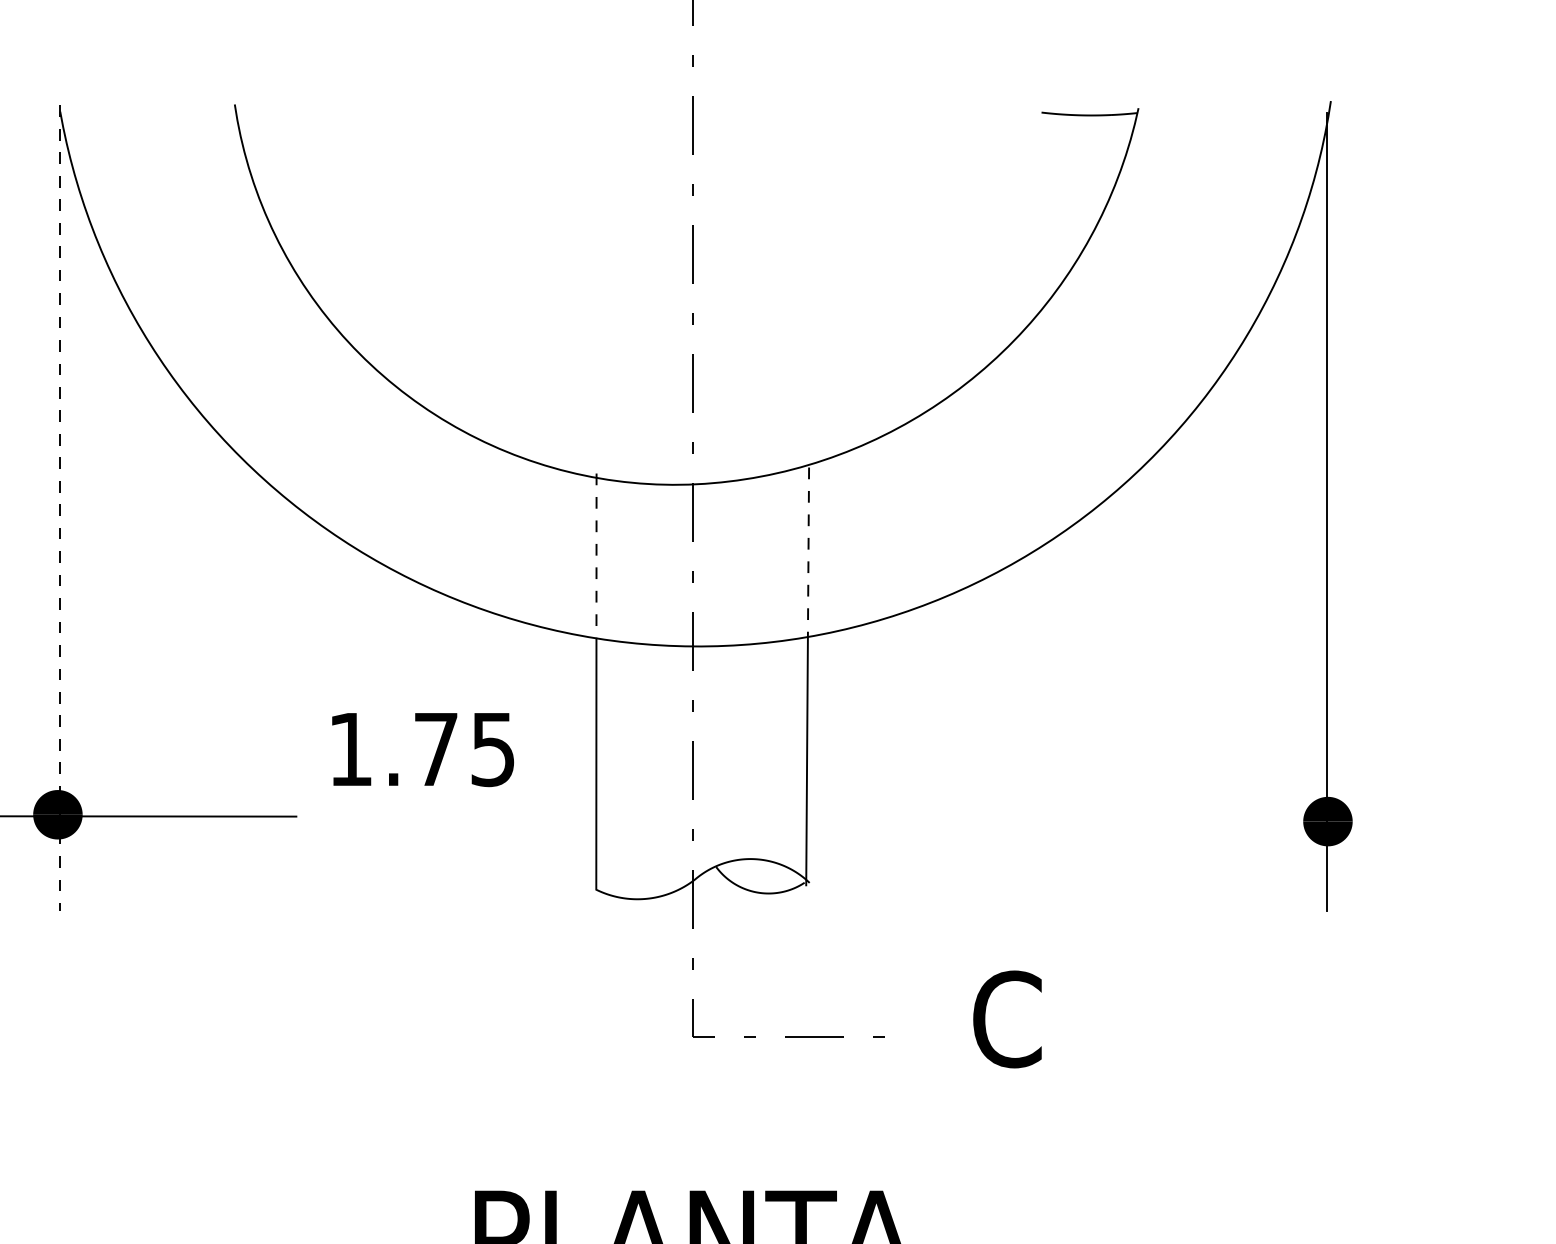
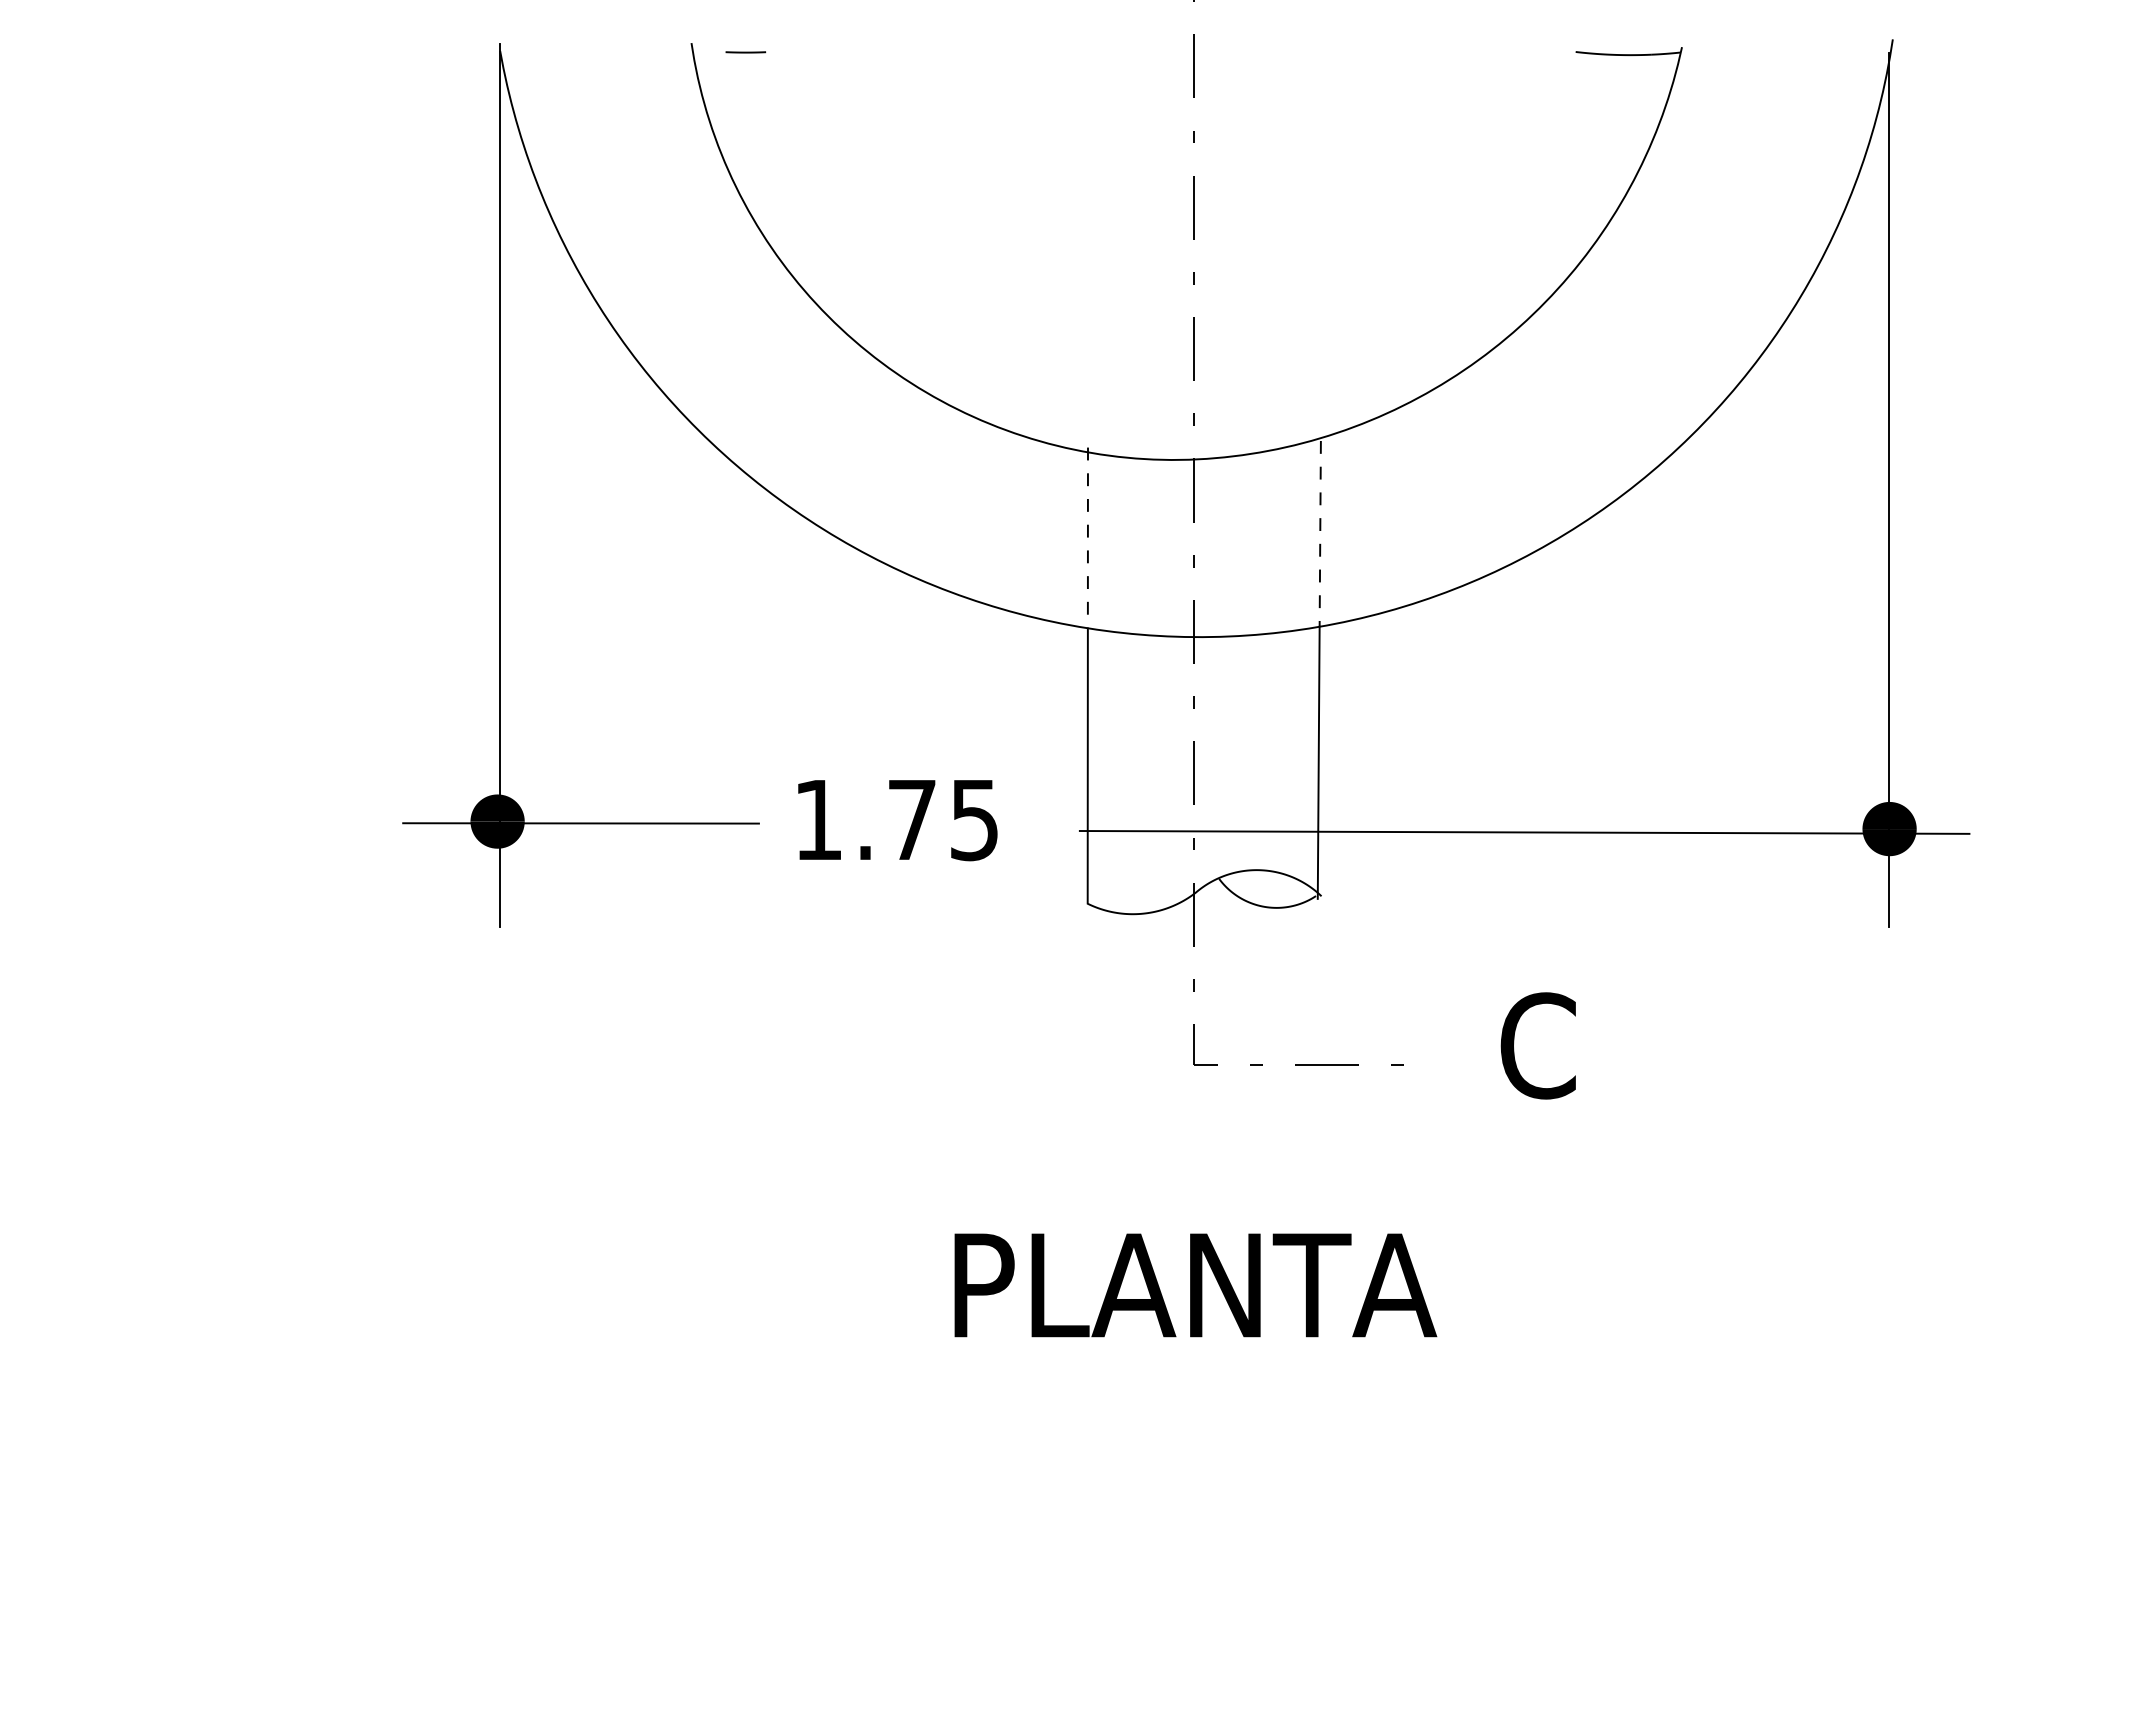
line: (284, 113) -> (745, 52), added
line: (60, 508) -> (500, 485), dashed -> solid
text: (422, 749) -> (897, 820), moved
line: (994, 824) -> (1524, 832), added

